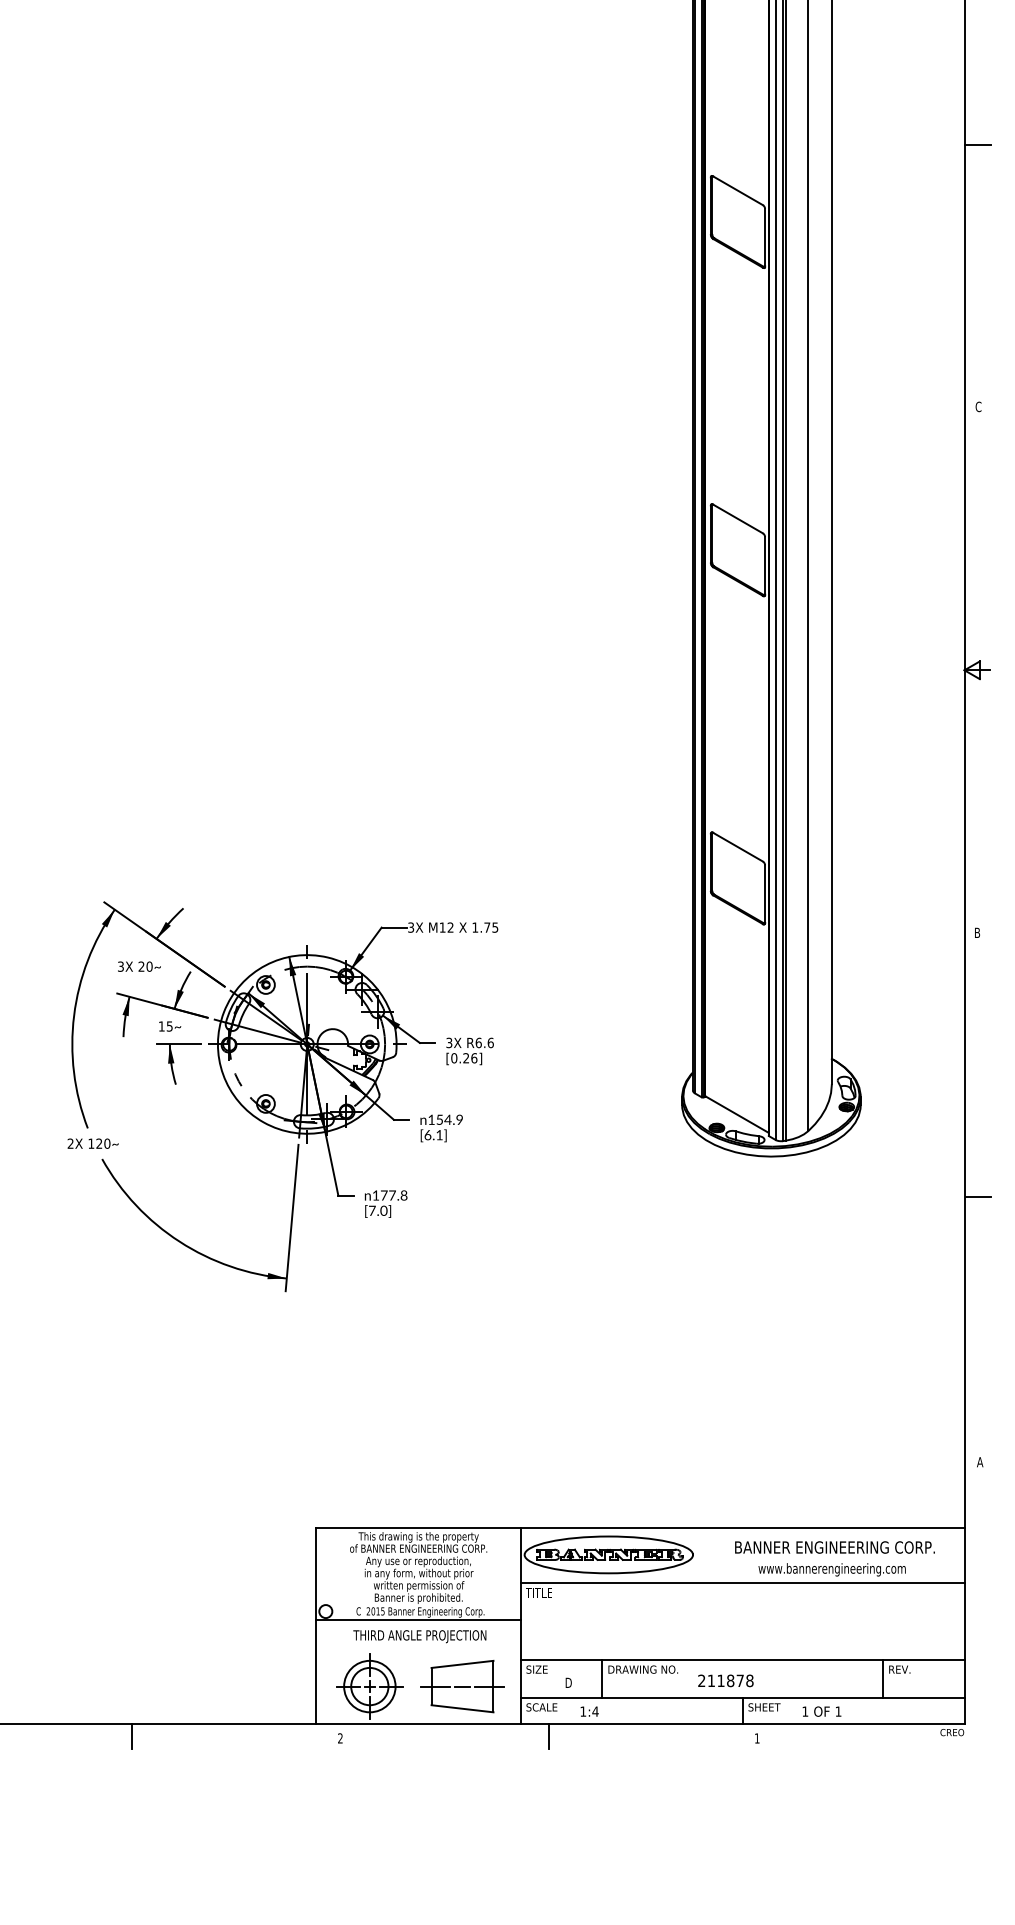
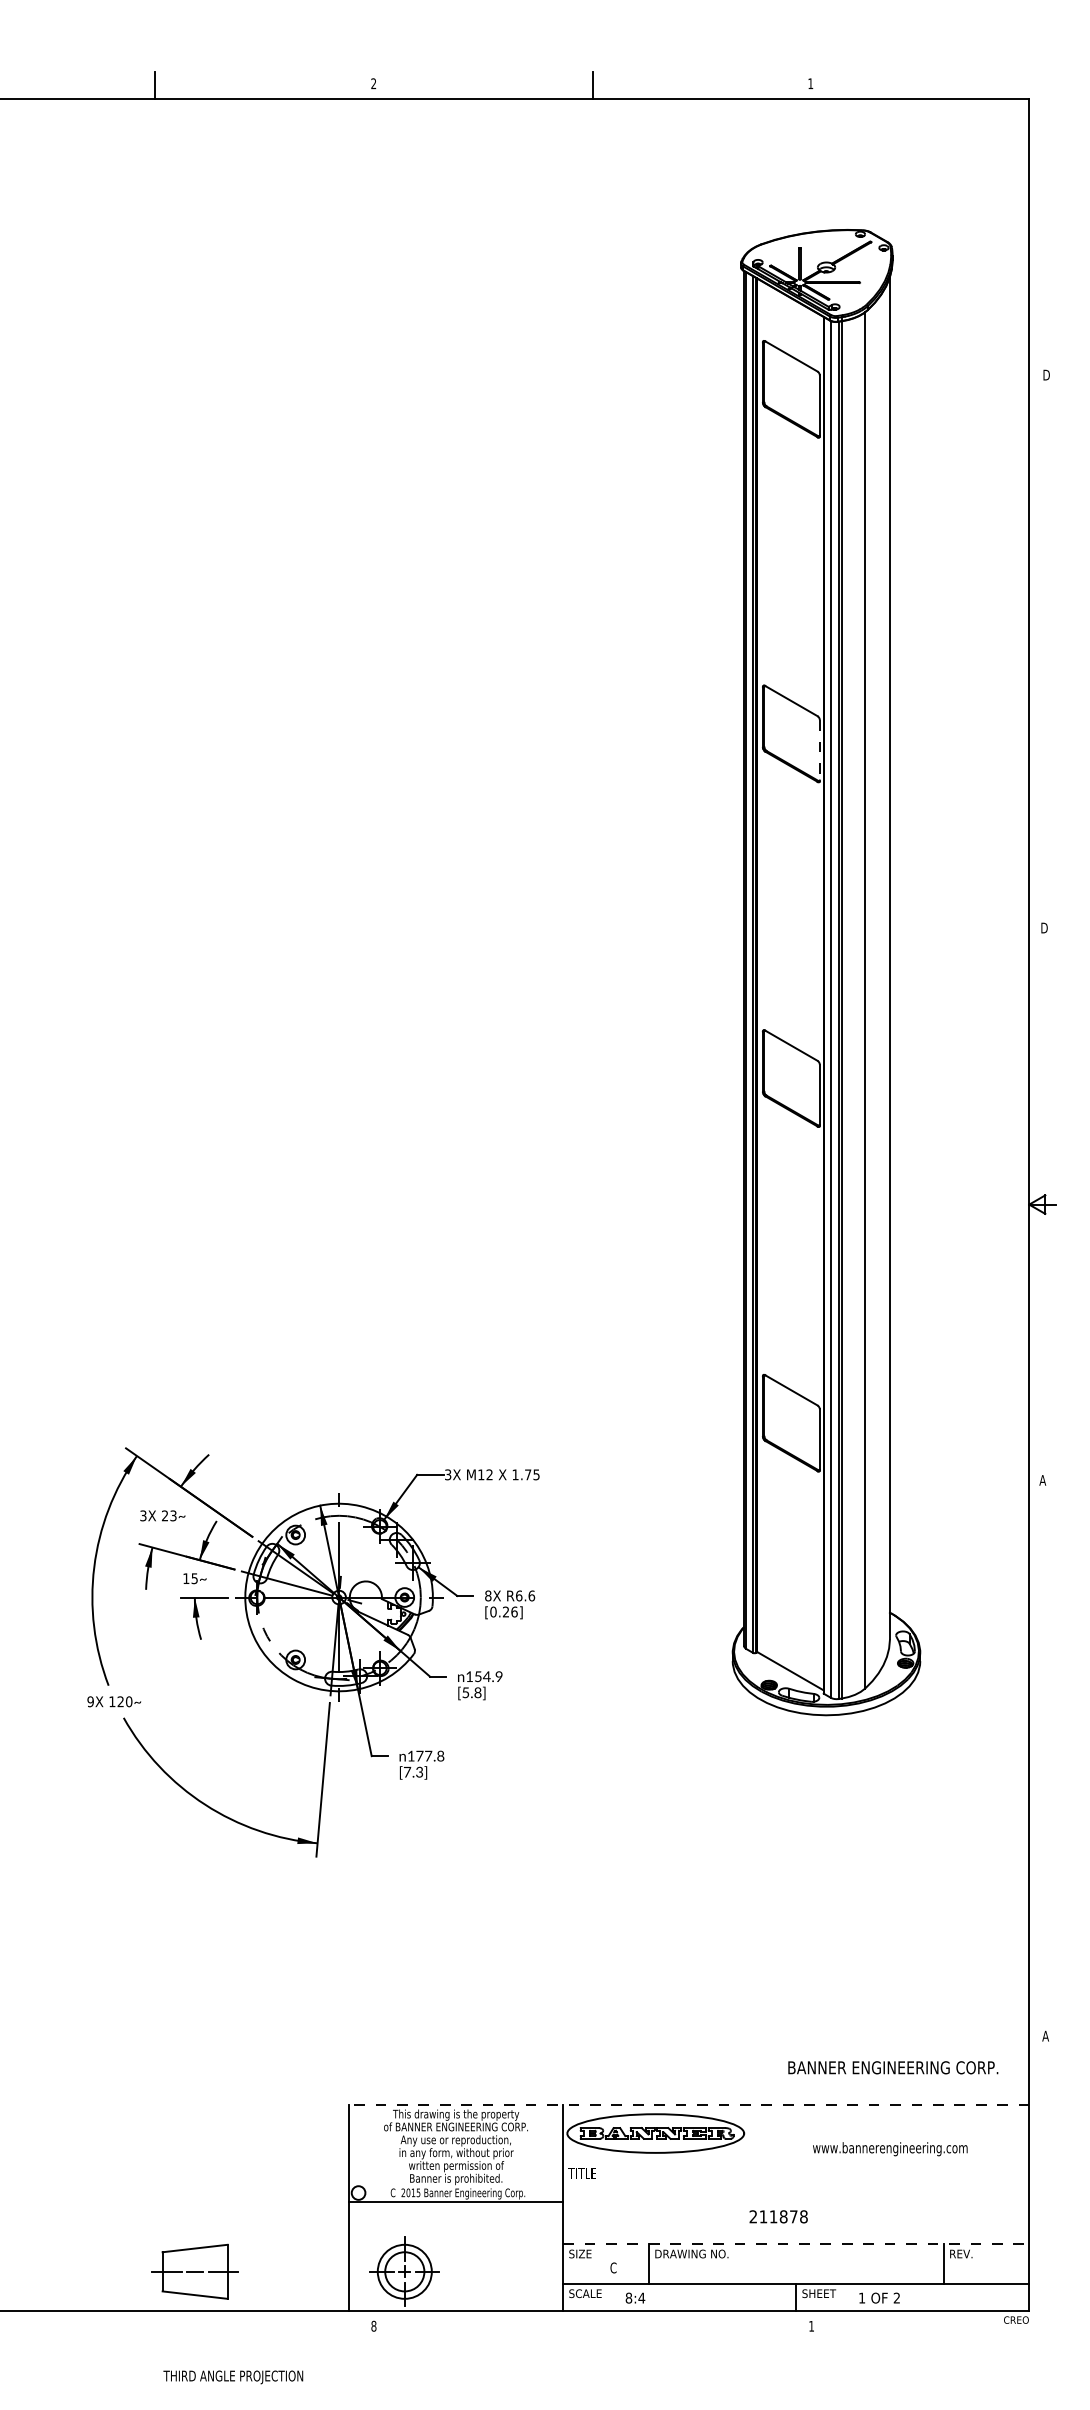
line: (978, 144) -> (1043, 652), removed
line: (764, 237) -> (819, 750), solid -> dashed
text: (979, 406) -> (1044, 927), C -> D
text: (977, 933) -> (1042, 1480), B -> A
text: (149, 966) -> (173, 1515), 20 -> 23
text: (449, 1042) -> (488, 1595), 3X -> 8X
text: (433, 1134) -> (471, 1692), [6.1] -> [5.8]
text: (70, 1143) -> (90, 1701), 2X -> 9X
line: (978, 1196) -> (1043, 1757), removed
text: (383, 1211) -> (419, 1772), [7.0] -> [7.3]
line: (640, 1528) -> (688, 2105), solid -> dashed
text: (835, 1547) -> (893, 2067), moved
line: (742, 1582) -> (796, 2162), removed
text: (420, 1636) -> (233, 2377), moved
line: (742, 1660) -> (796, 2244), solid -> dashed
text: (725, 1680) -> (778, 2216), moved
text: (568, 1682) -> (613, 2267), D -> C
part: (461, 1686) -> (194, 2271), moved
text: (582, 1711) -> (628, 2297), 1:4 -> 8:4
text: (838, 1711) -> (896, 2297), 1 -> 2
line: (132, 1735) -> (155, 2323), removed
line: (548, 1735) -> (592, 2323), removed
text: (340, 1738) -> (373, 2326), 2 -> 8

